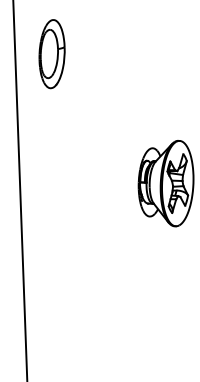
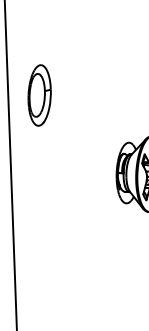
part: (51, 54) -> (39, 95), moved

